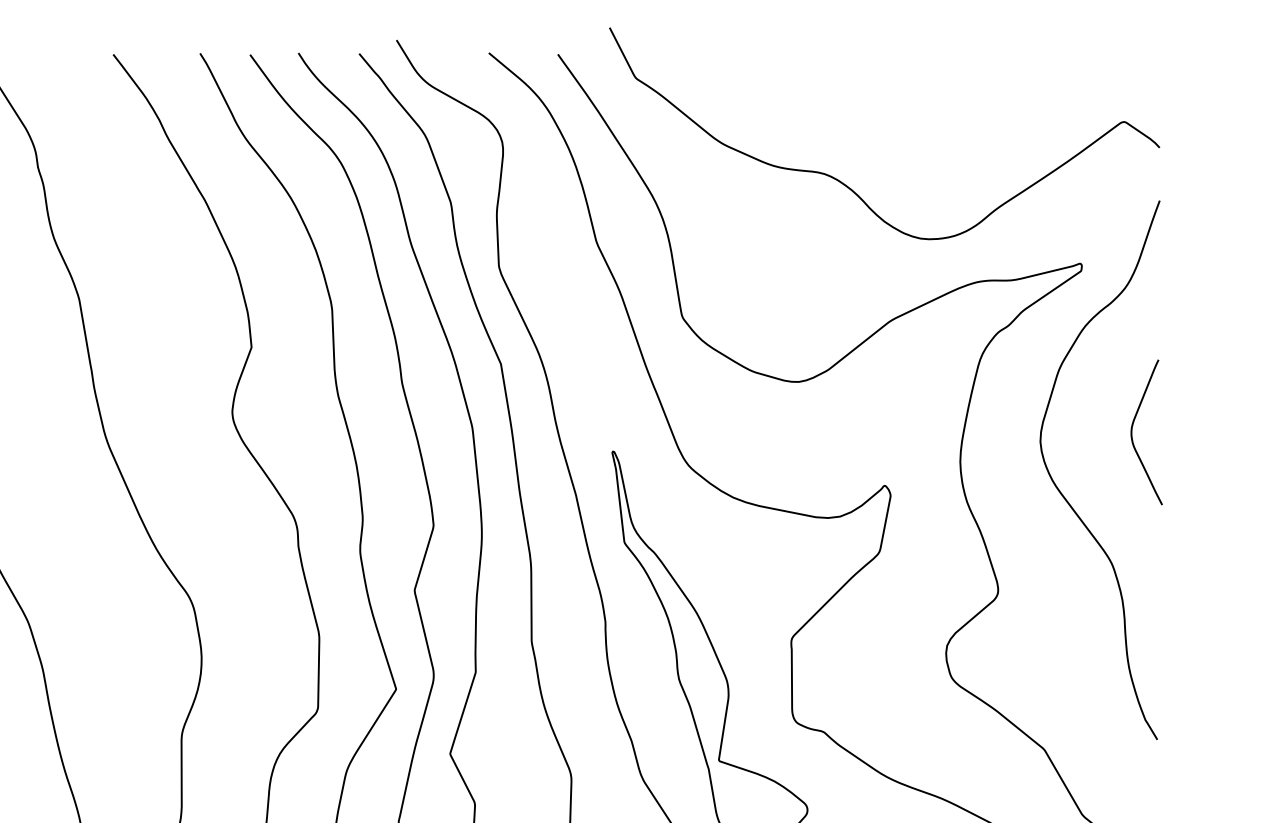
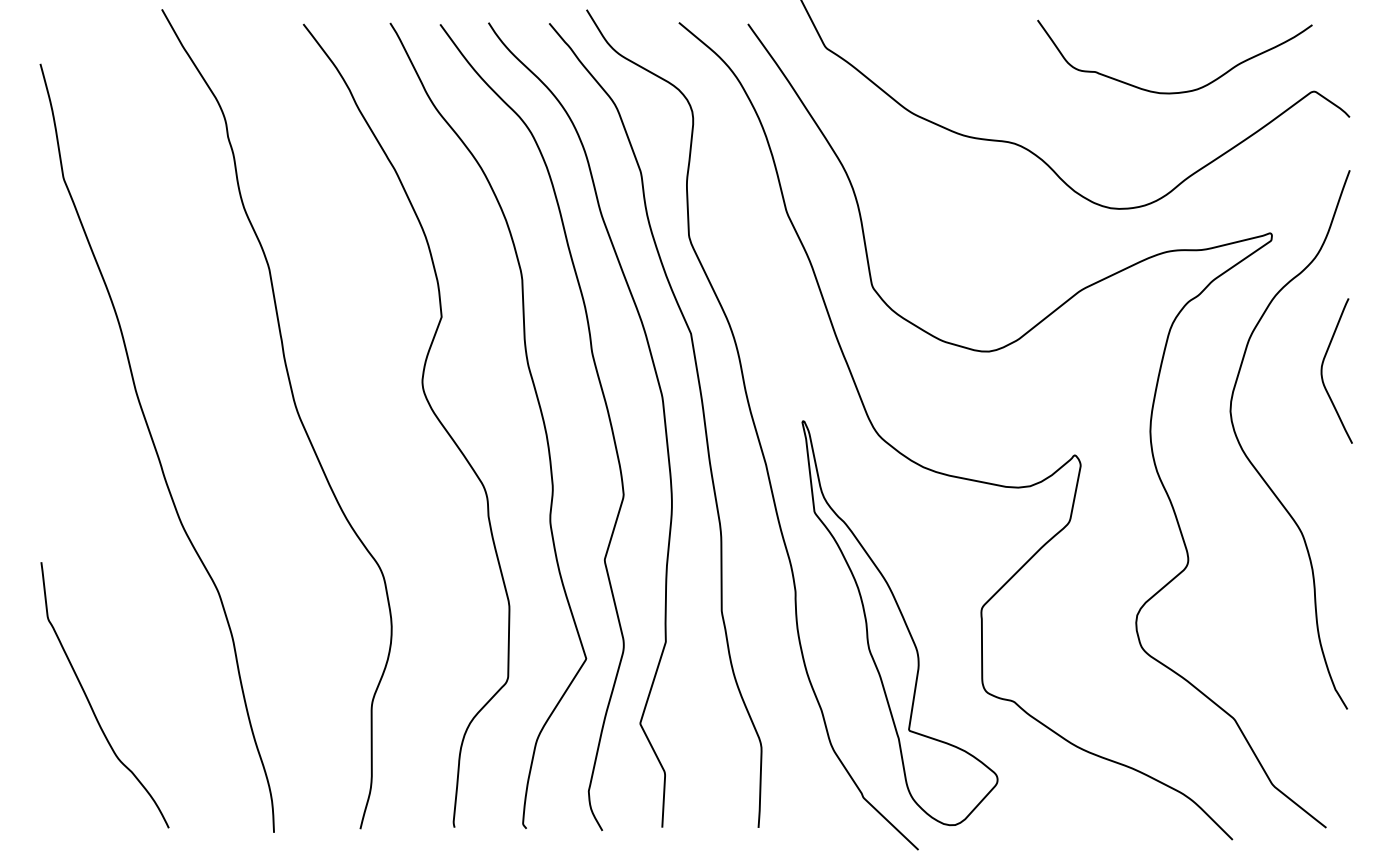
curve: (989, 121) -> (1179, 91), added
curve: (1132, 431) -> (1322, 370), moved

